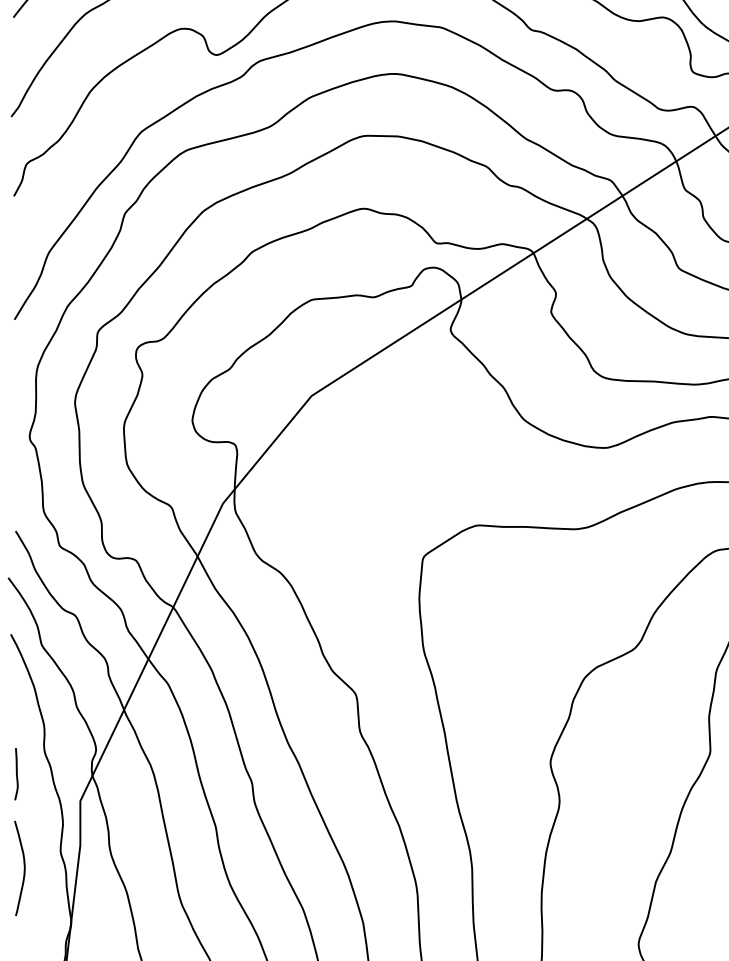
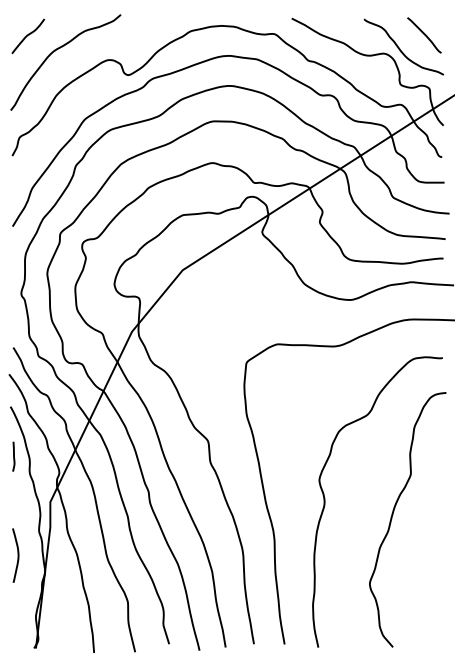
line: (15, 773) -> (13, 456), moved
curve: (22, 868) -> (17, 555), moved

